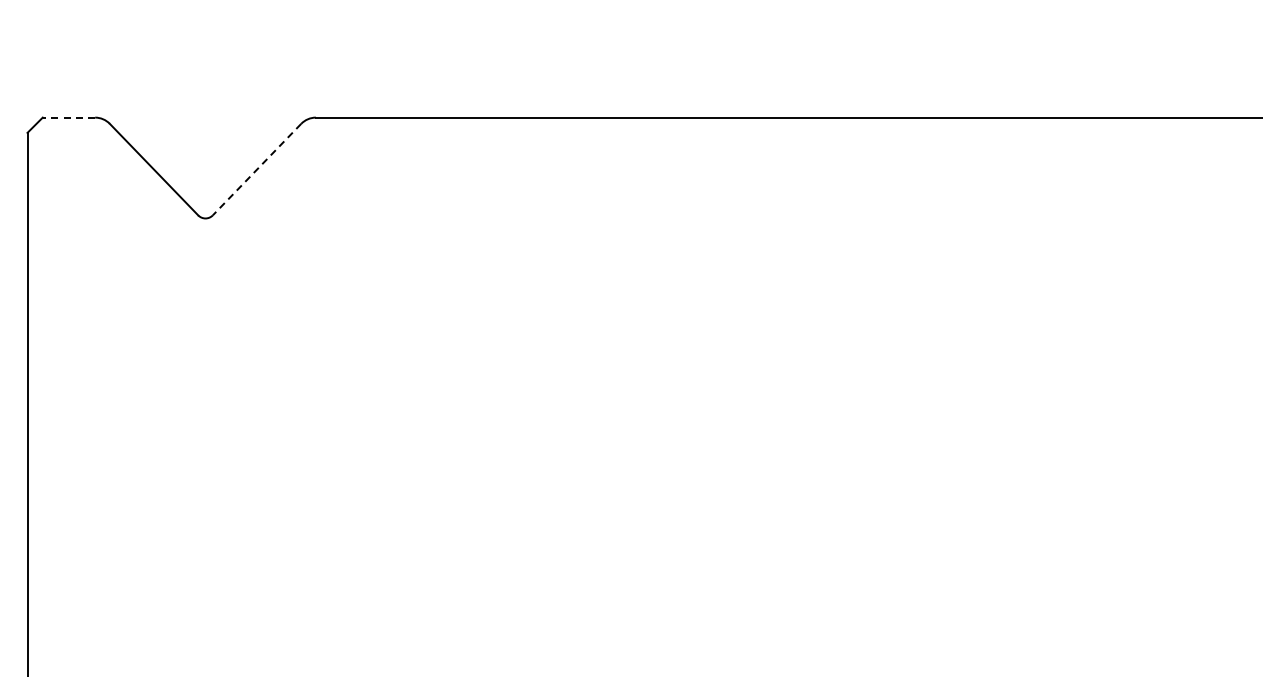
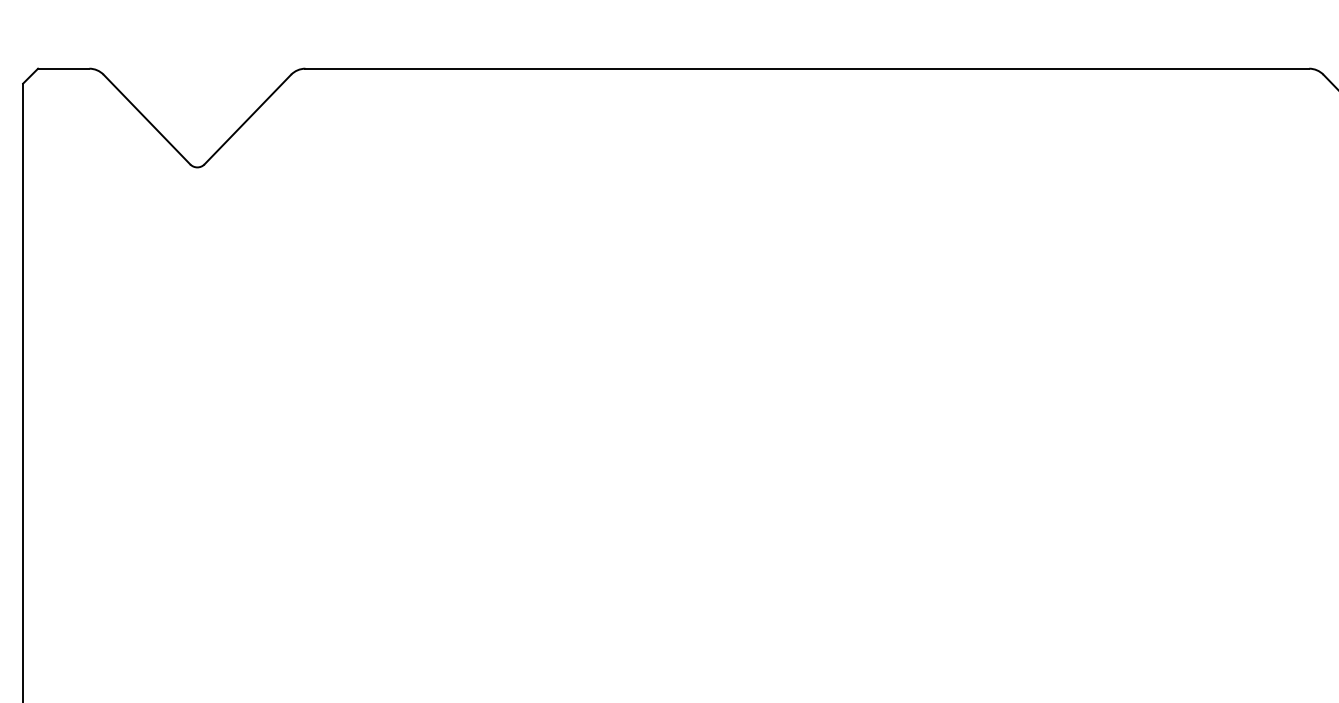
line: (68, 117) -> (63, 68), dashed -> solid
line: (256, 169) -> (247, 119), dashed -> solid

